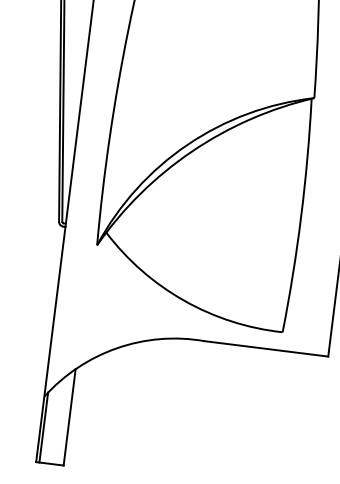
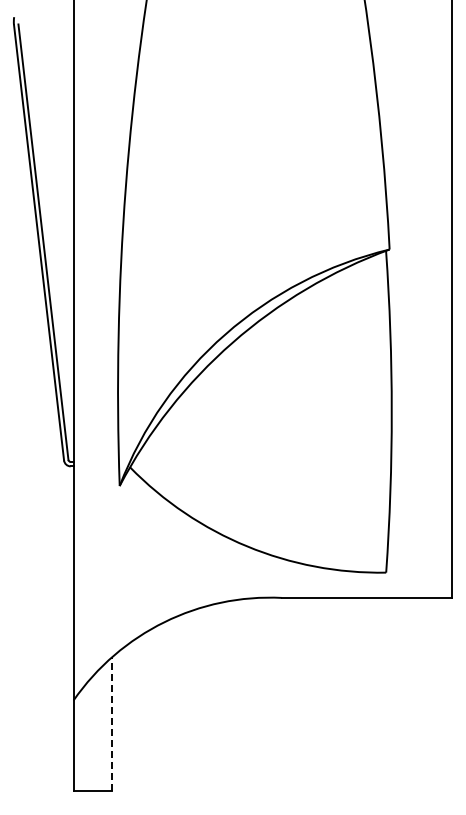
line: (69, 416) -> (111, 723), solid -> dashed
line: (44, 427) -> (78, 742), removed

